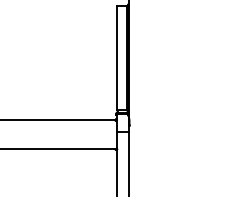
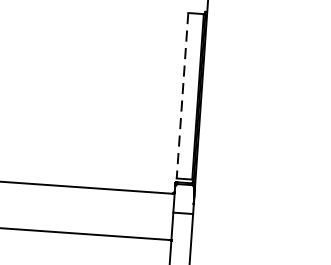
line: (117, 58) -> (182, 95), solid -> dashed

